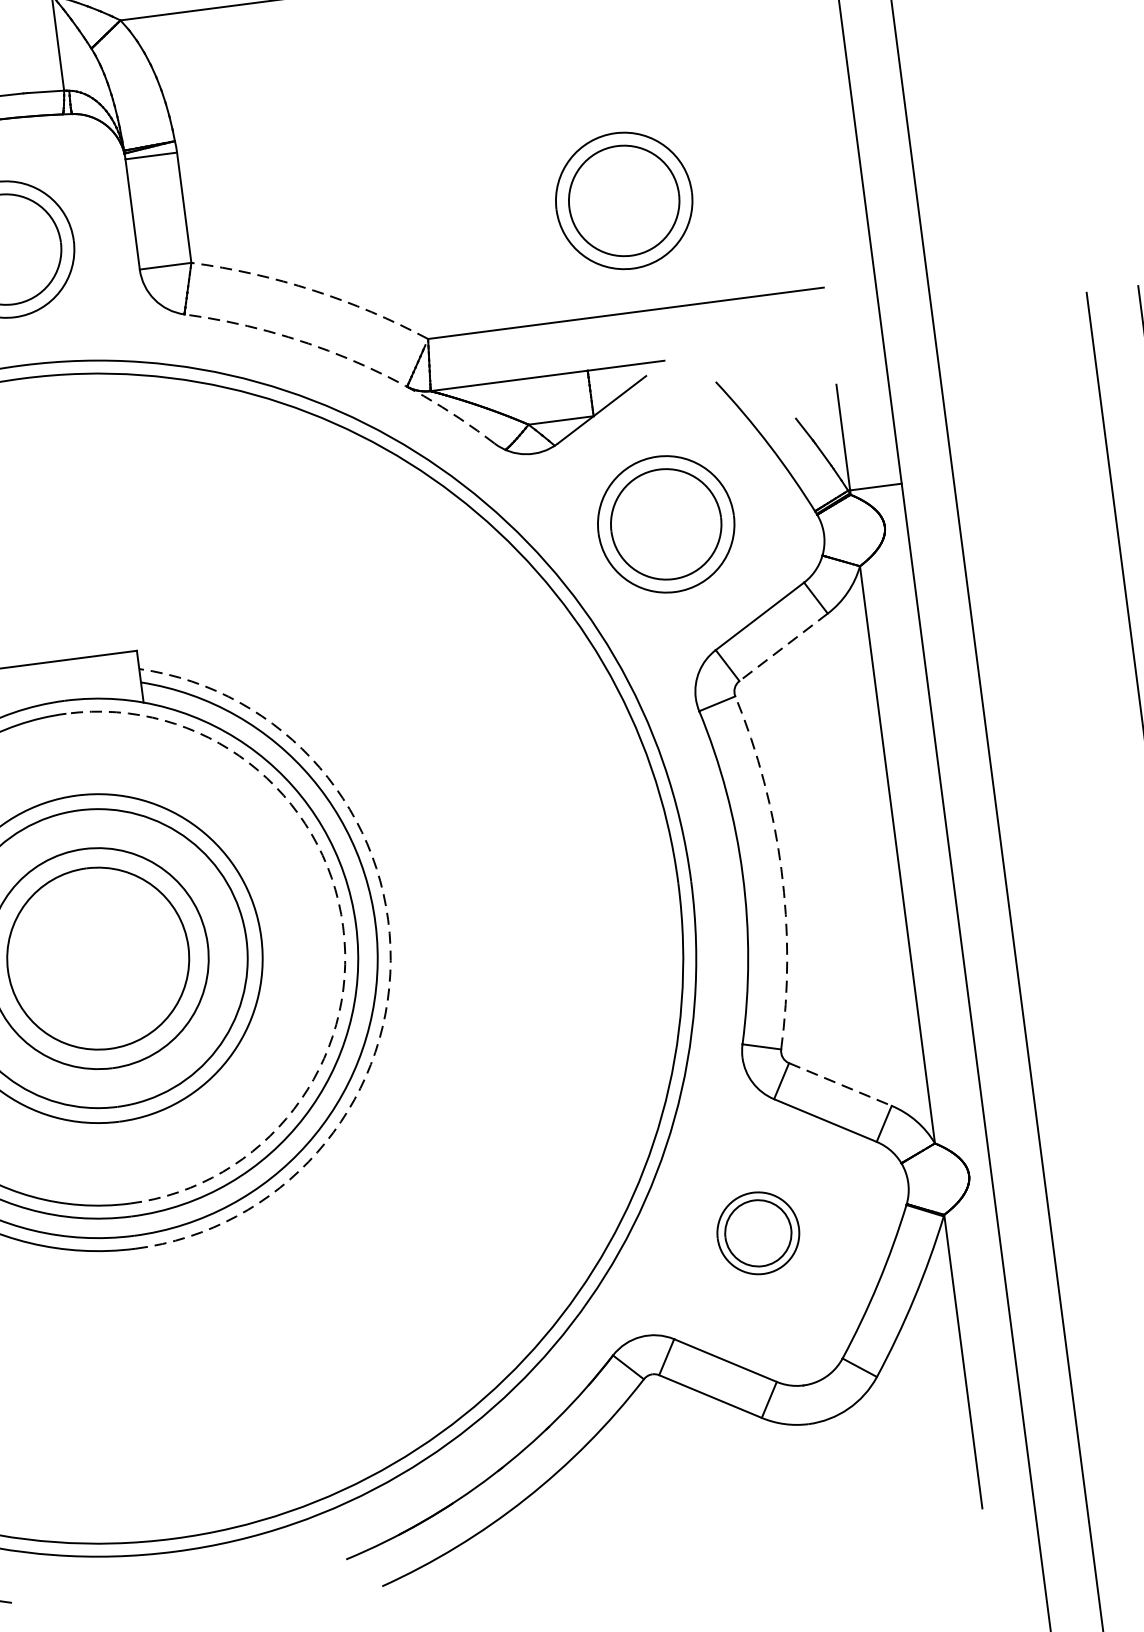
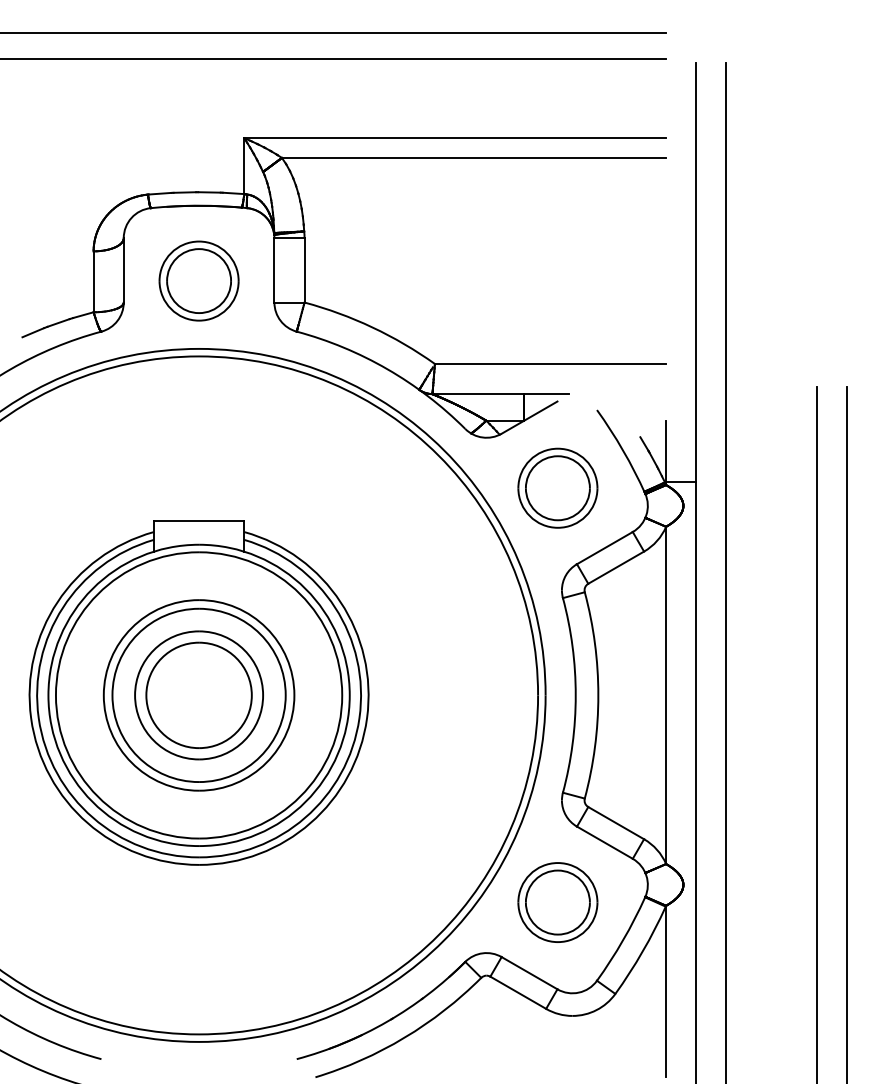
part: (623, 199) -> (557, 298), removed
arc: (313, 290) -> (372, 327), dashed -> solid
arc: (348, 359) -> (387, 369), dashed -> solid
line: (782, 647) -> (615, 567), dashed -> solid
arc: (781, 870) -> (598, 695), dashed -> solid
arc: (343, 926) -> (342, 695), dashed -> solid
arc: (391, 960) -> (367, 718), dashed -> solid
line: (841, 1085) -> (616, 823), dashed -> solid
part: (757, 1233) -> (557, 902), size x1.67

